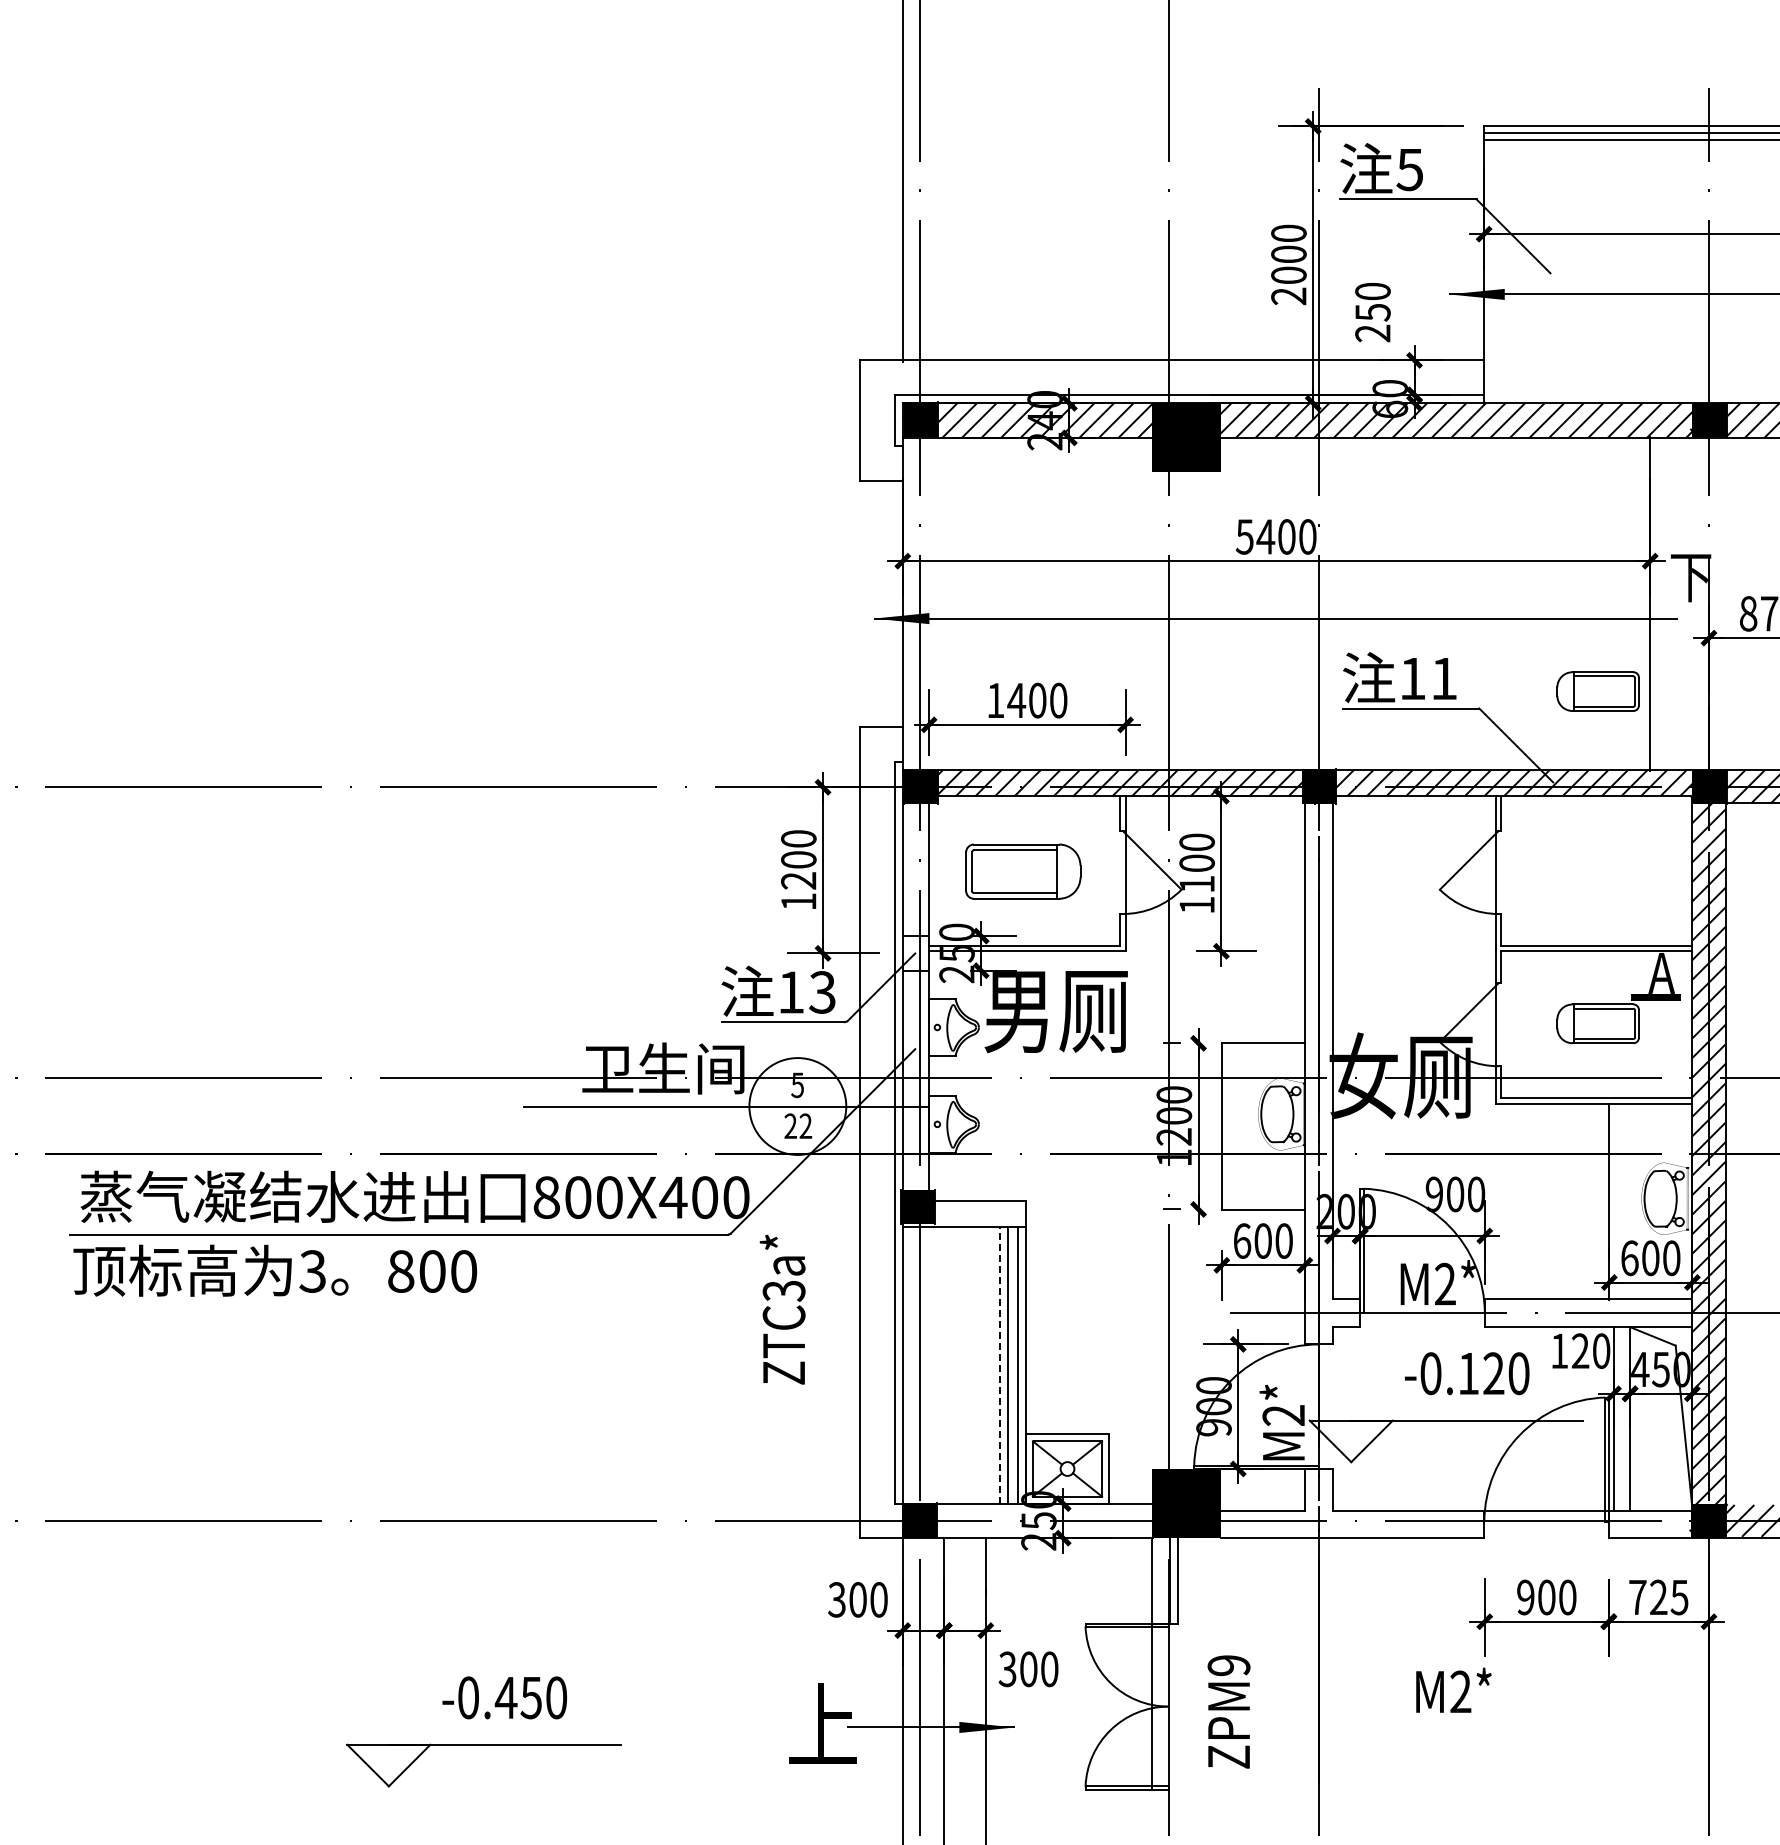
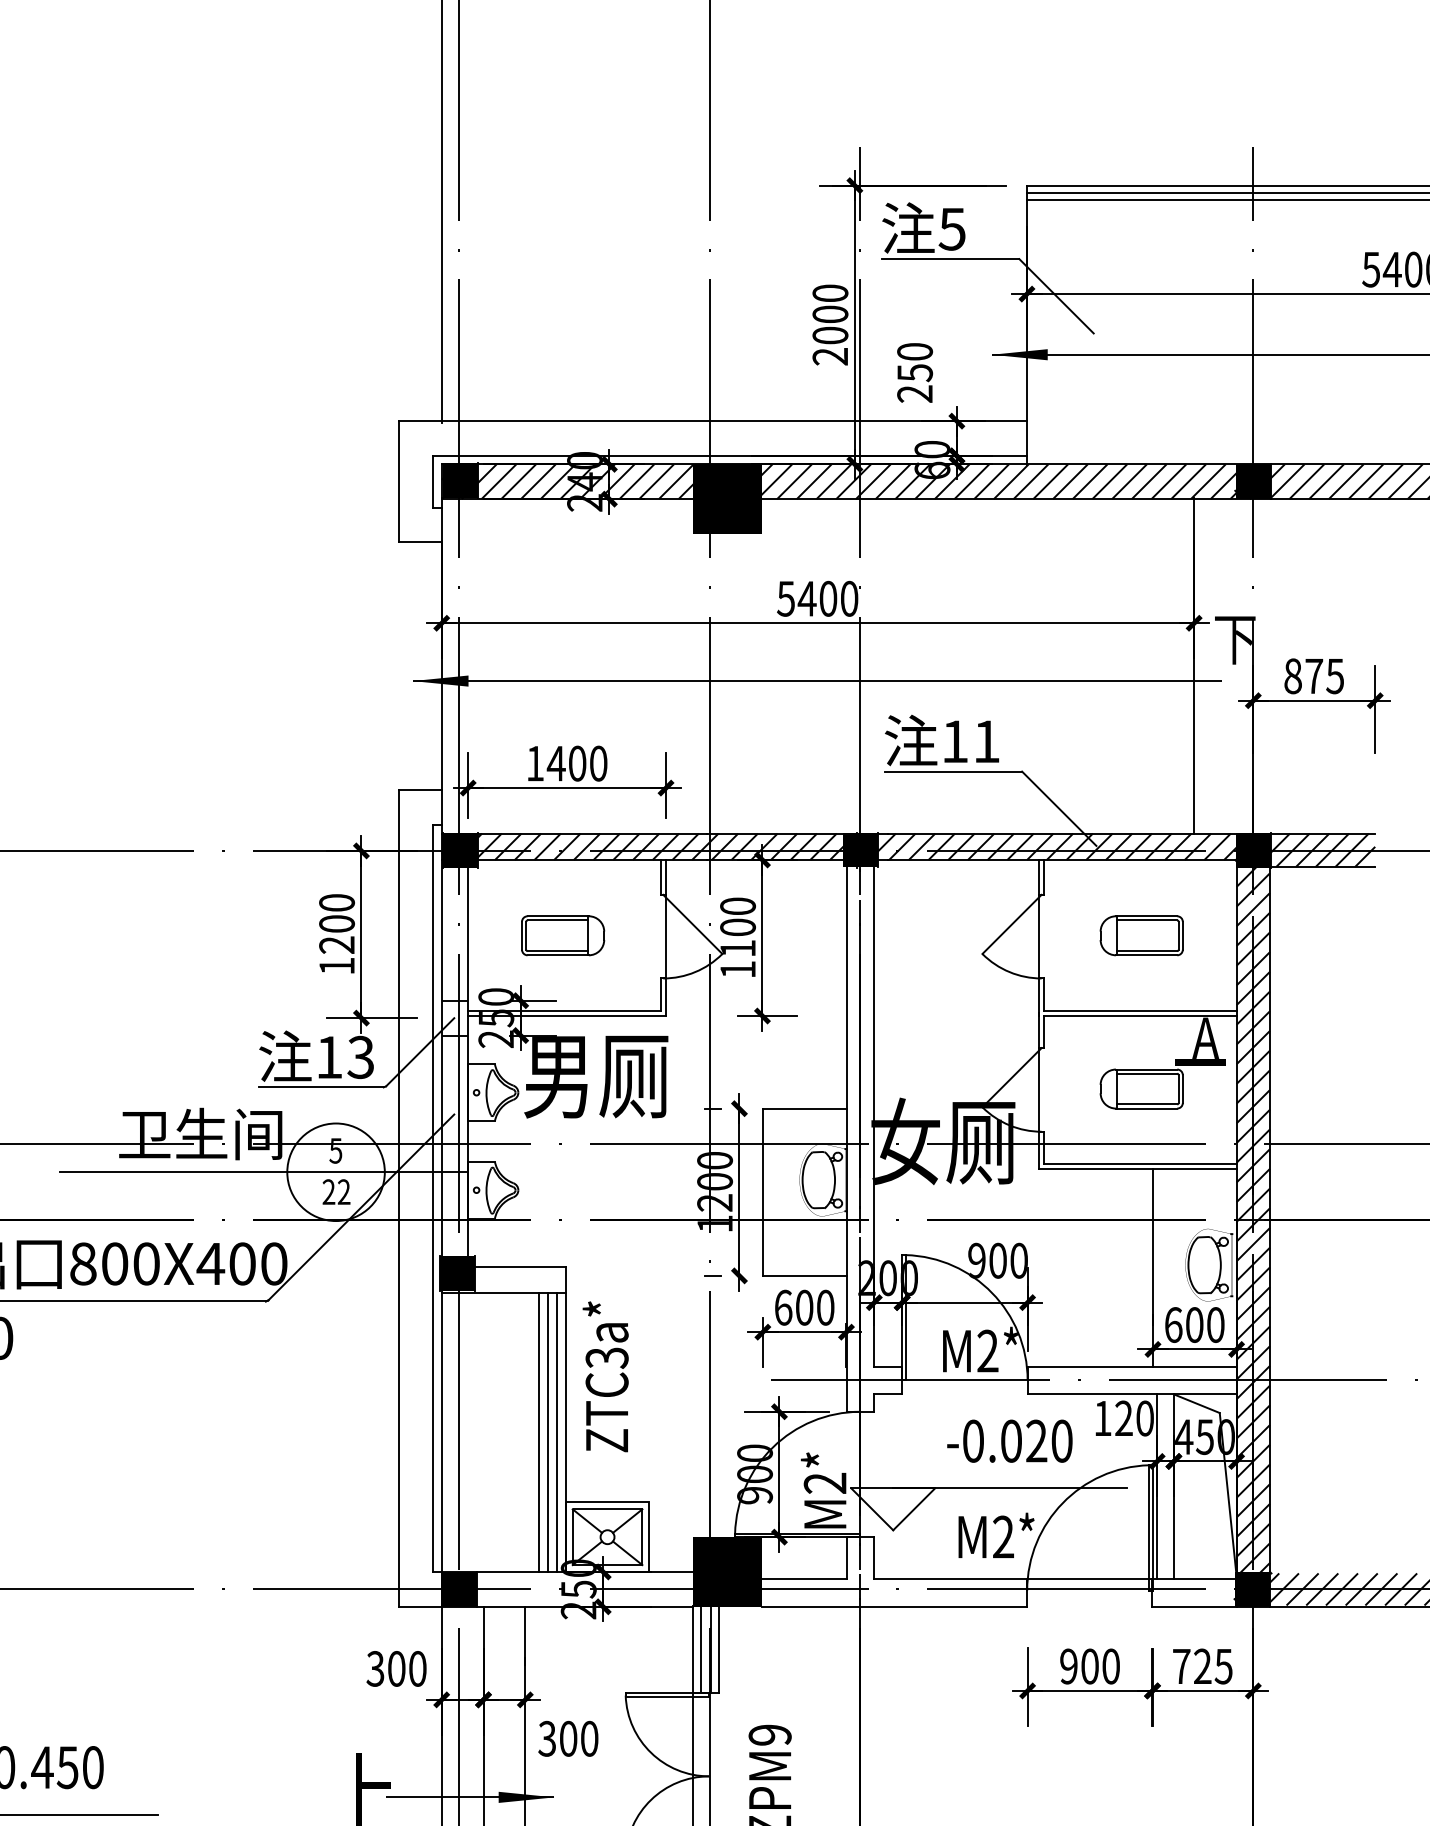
part: (1597, 691) -> (1141, 935), moved
part: (1023, 871) -> (563, 935), size x0.71
text: (782, 1309) -> (605, 1376), moved
line: (999, 1364) -> (539, 1431), dashed -> solid
text: (1468, 1373) -> (1011, 1441), -0.120 -> -0.020
line: (1160, 1580) -> (701, 1649), added
text: (1453, 1689) -> (996, 1534), moved

